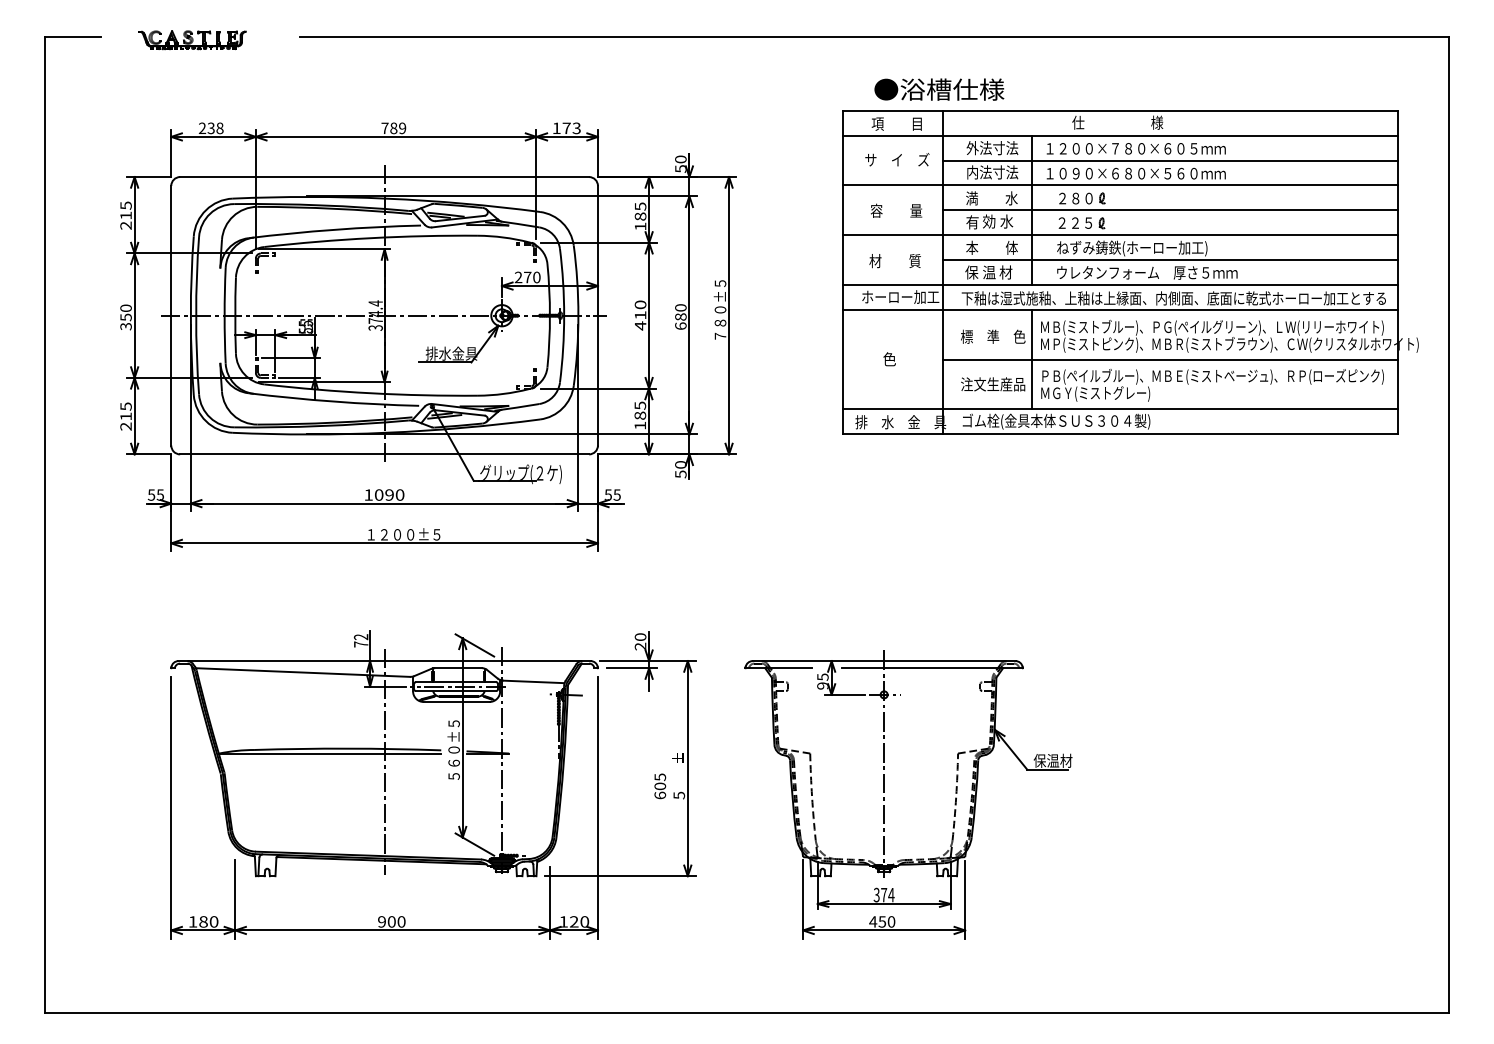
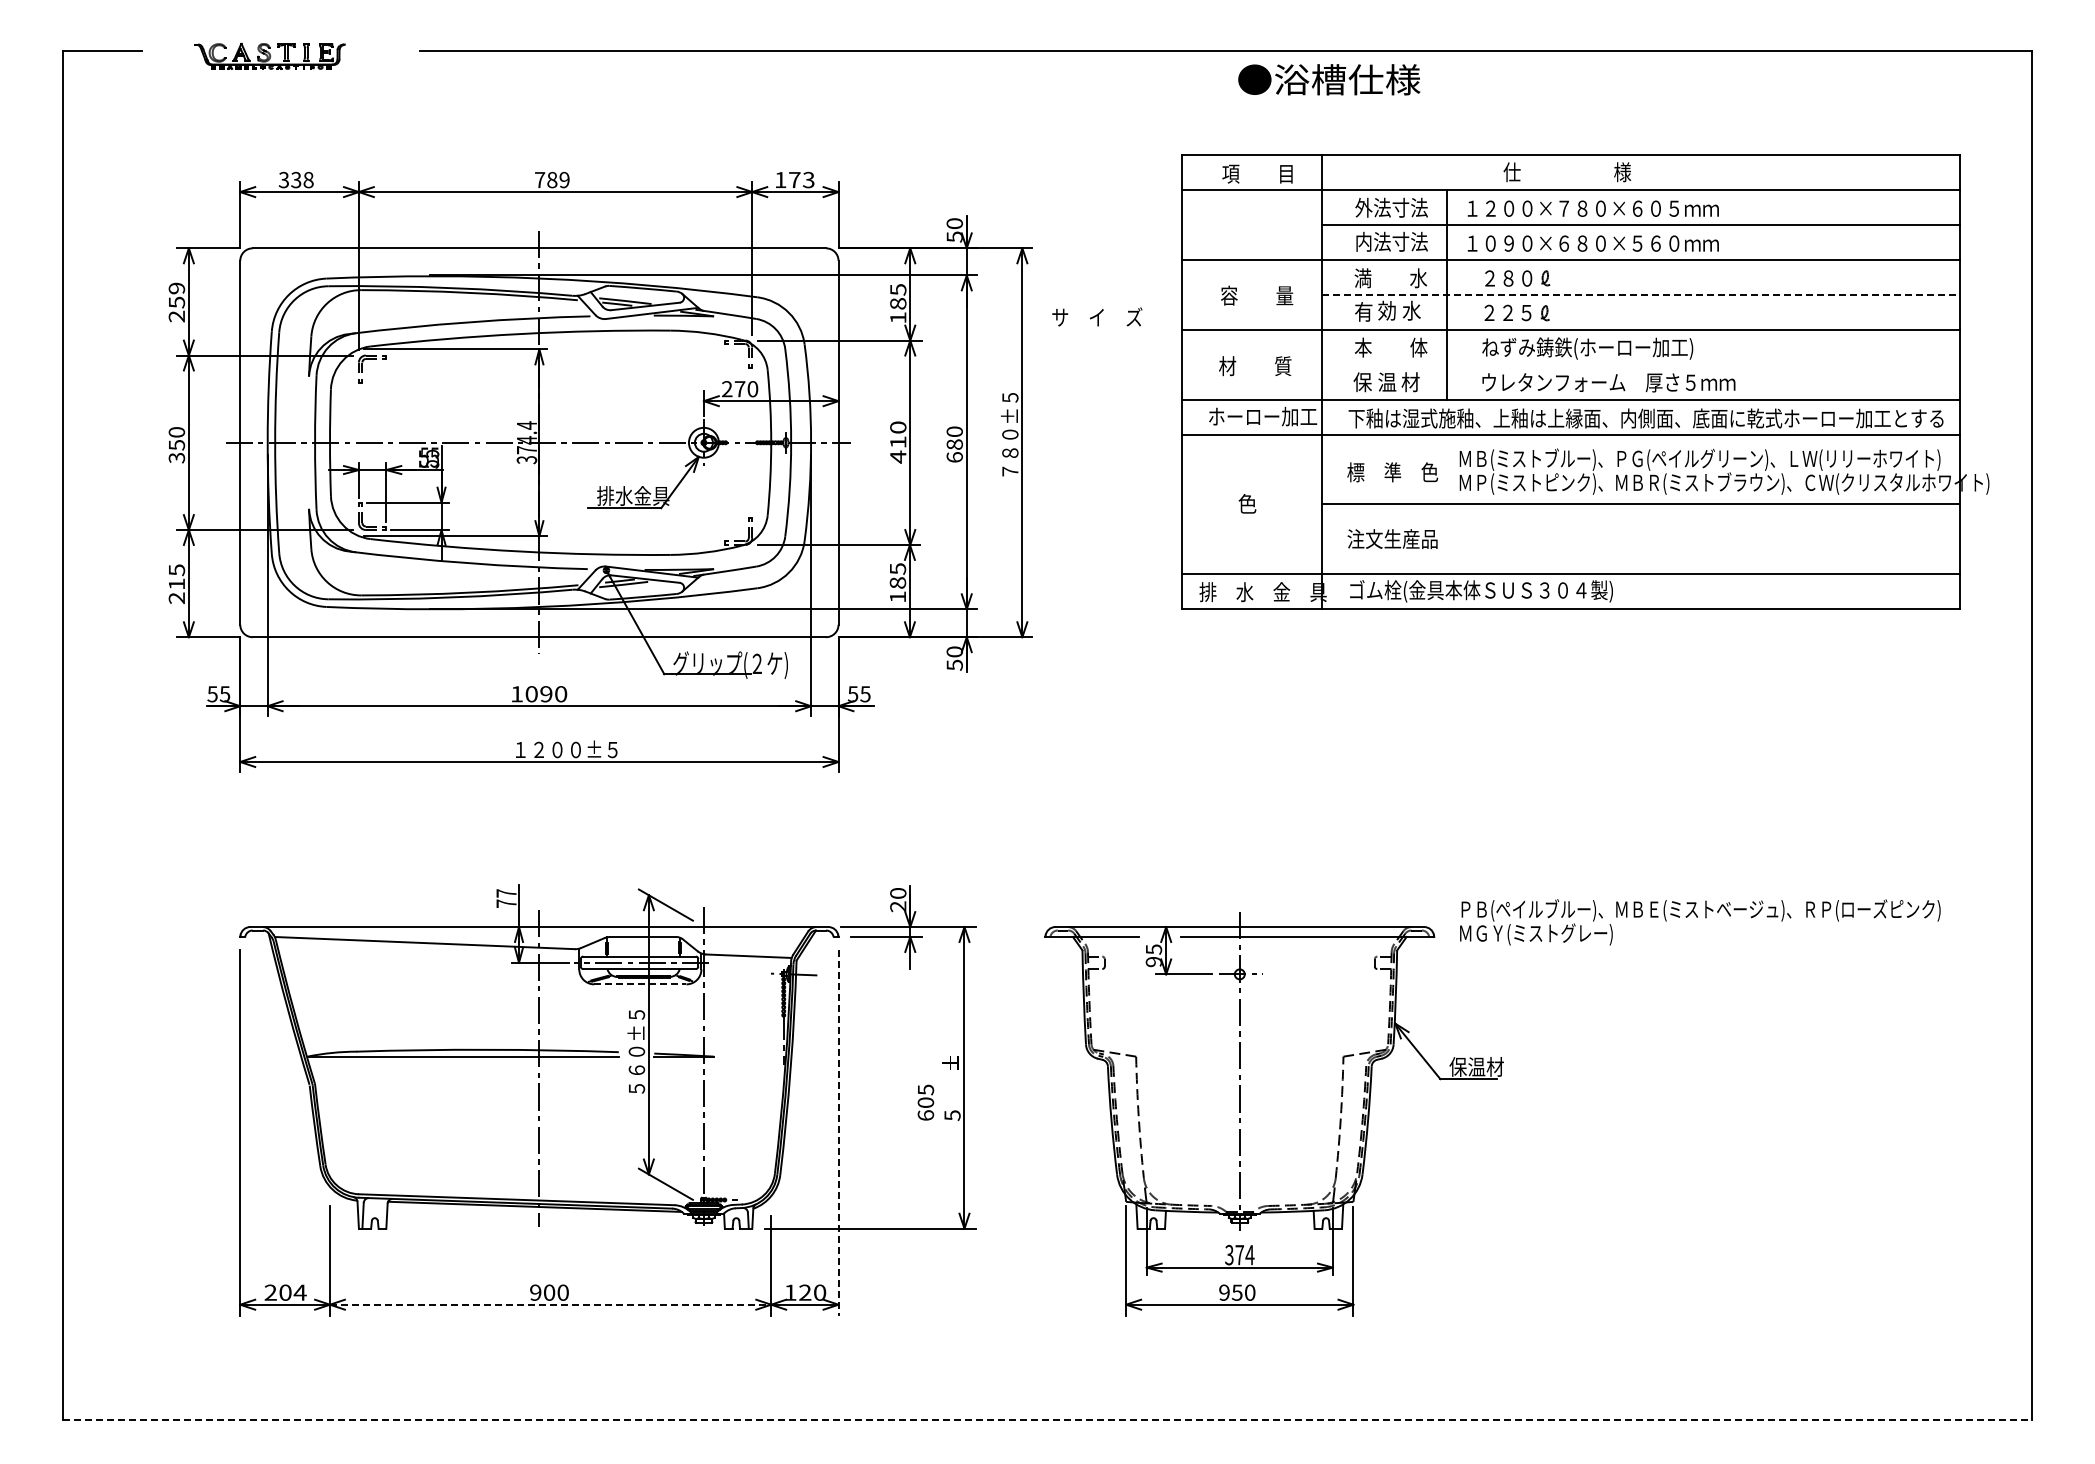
text: (939, 89) -> (1329, 79), moved
text: (202, 128) -> (283, 180), 238 -> 338
text: (897, 159) -> (1097, 316), moved
line: (1170, 209) -> (1641, 294), solid -> dashed
text: (125, 210) -> (176, 295), 215 -> 259
line: (1169, 259) -> (1640, 364), removed
line: (1031, 359) -> (1446, 504), removed
text: (1212, 385) -> (1700, 922), moved
text: (361, 637) -> (506, 893), 72 -> 77
line: (456, 702) -> (640, 984), solid -> dashed
line: (597, 808) -> (838, 1133), solid -> dashed
text: (203, 921) -> (285, 1292), 180 -> 204
text: (873, 921) -> (1224, 1292), 450 -> 950
line: (392, 930) -> (550, 1304), solid -> dashed
line: (747, 1013) -> (1047, 1420), solid -> dashed

